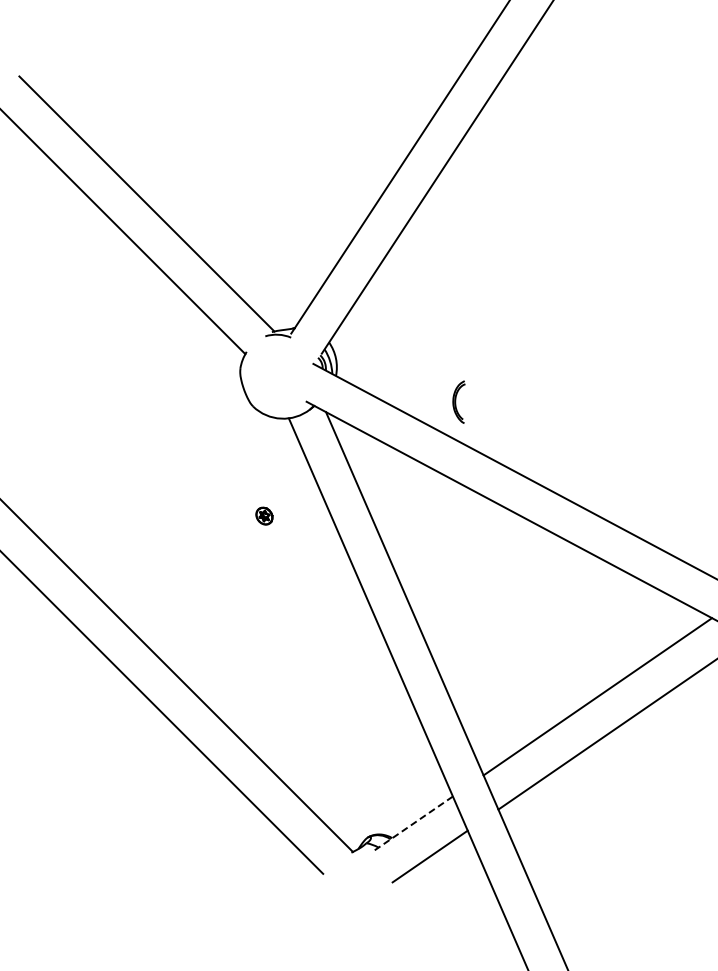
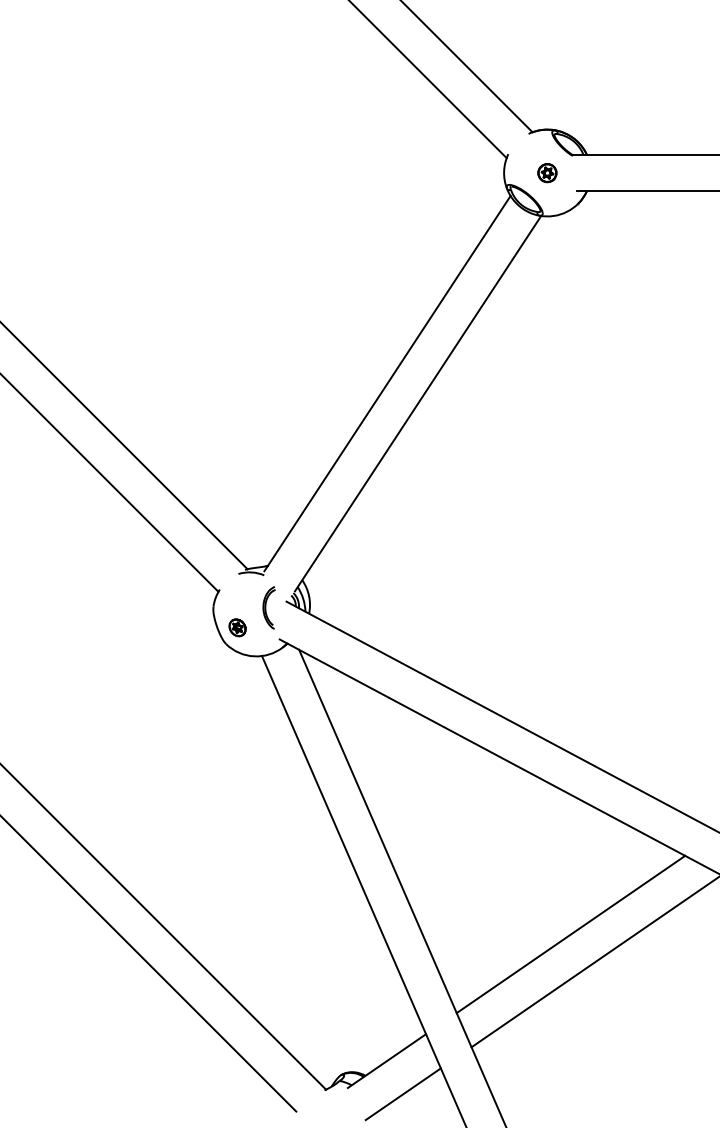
part: (458, 401) -> (268, 607), moved
part: (264, 515) -> (237, 627), moved
line: (413, 823) -> (386, 1061), dashed -> solid

